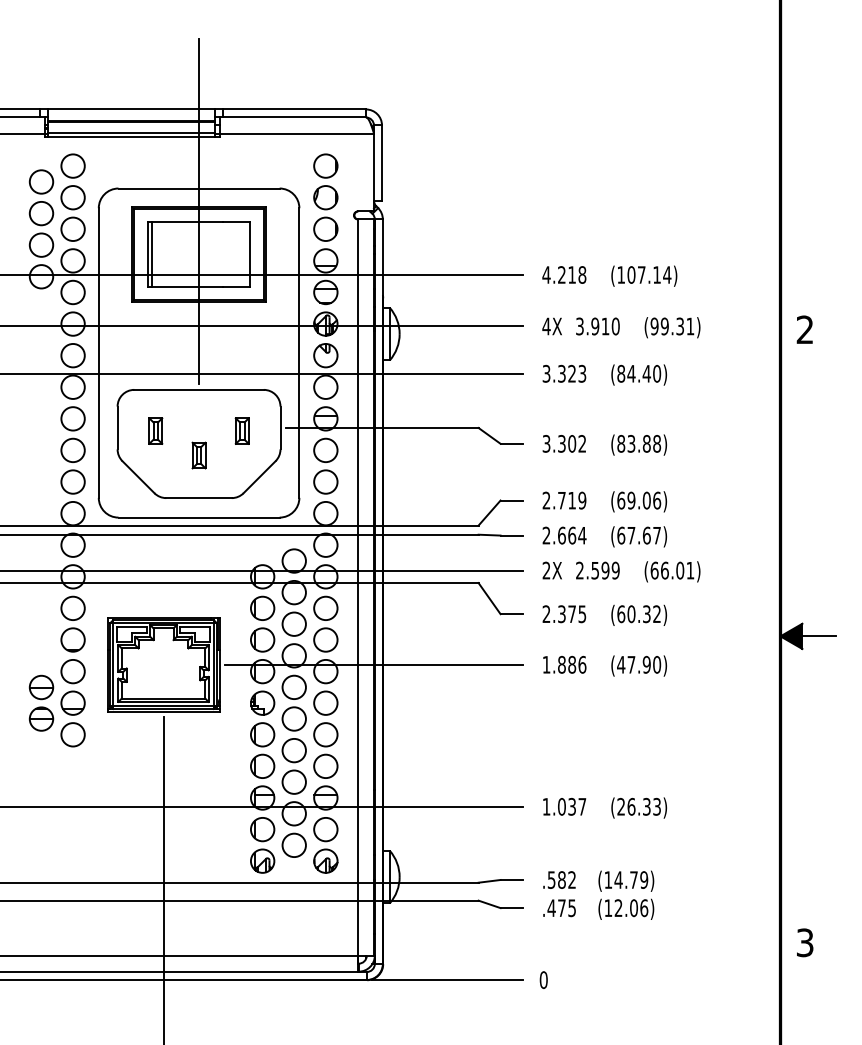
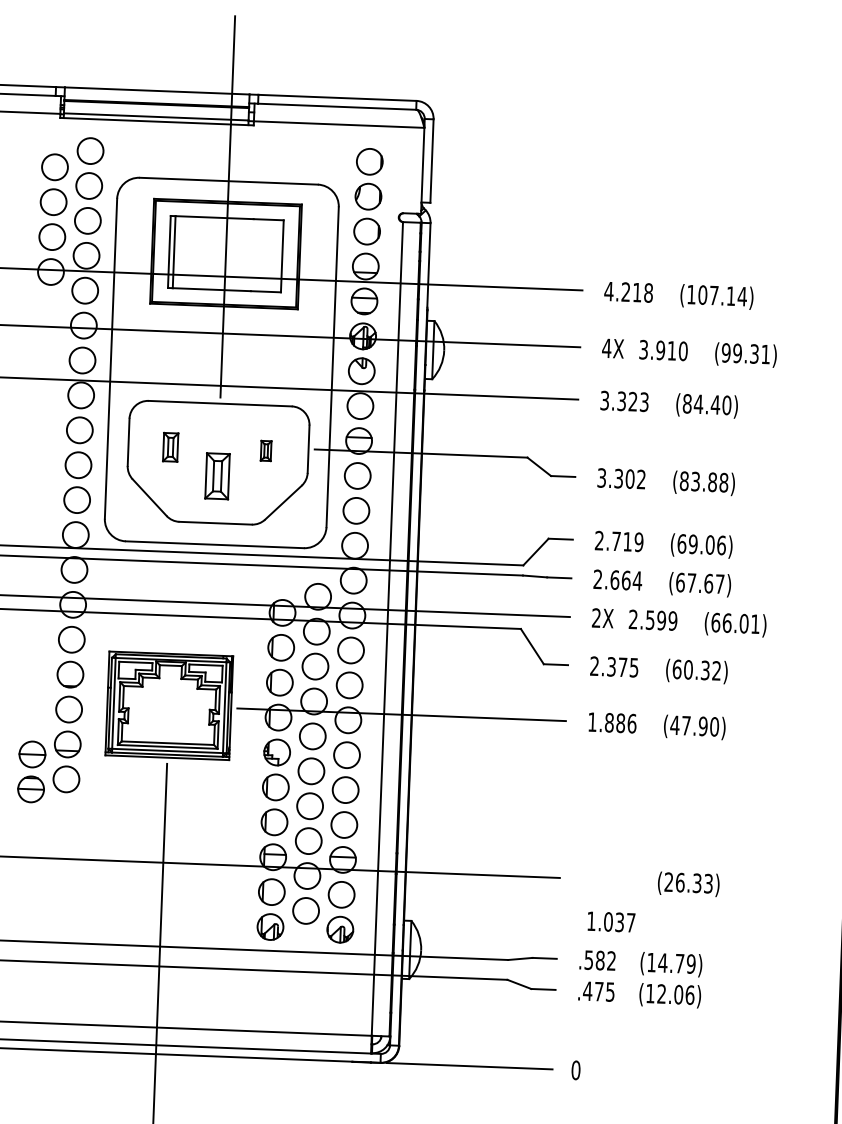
part: (241, 430) -> (265, 450), size x0.7
part: (198, 455) -> (216, 476), size x1.6
part: (41, 702) -> (31, 771), moved
text: (564, 806) -> (611, 921), moved

